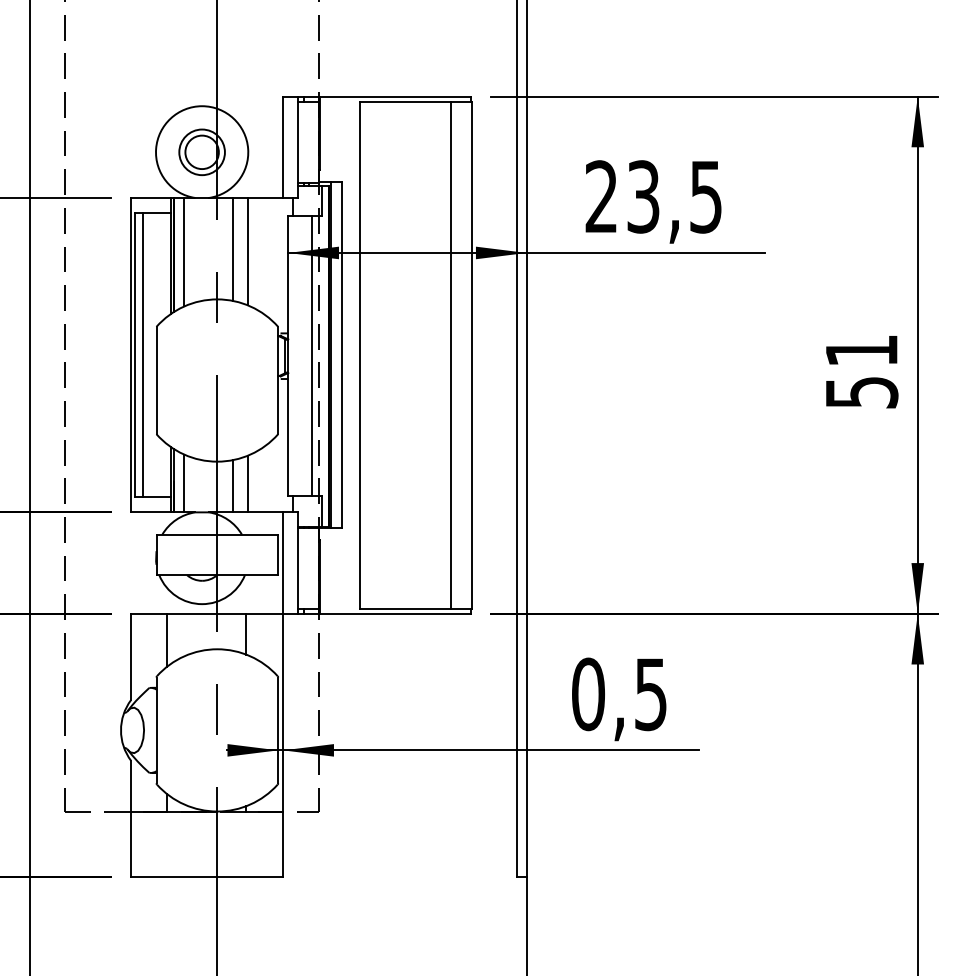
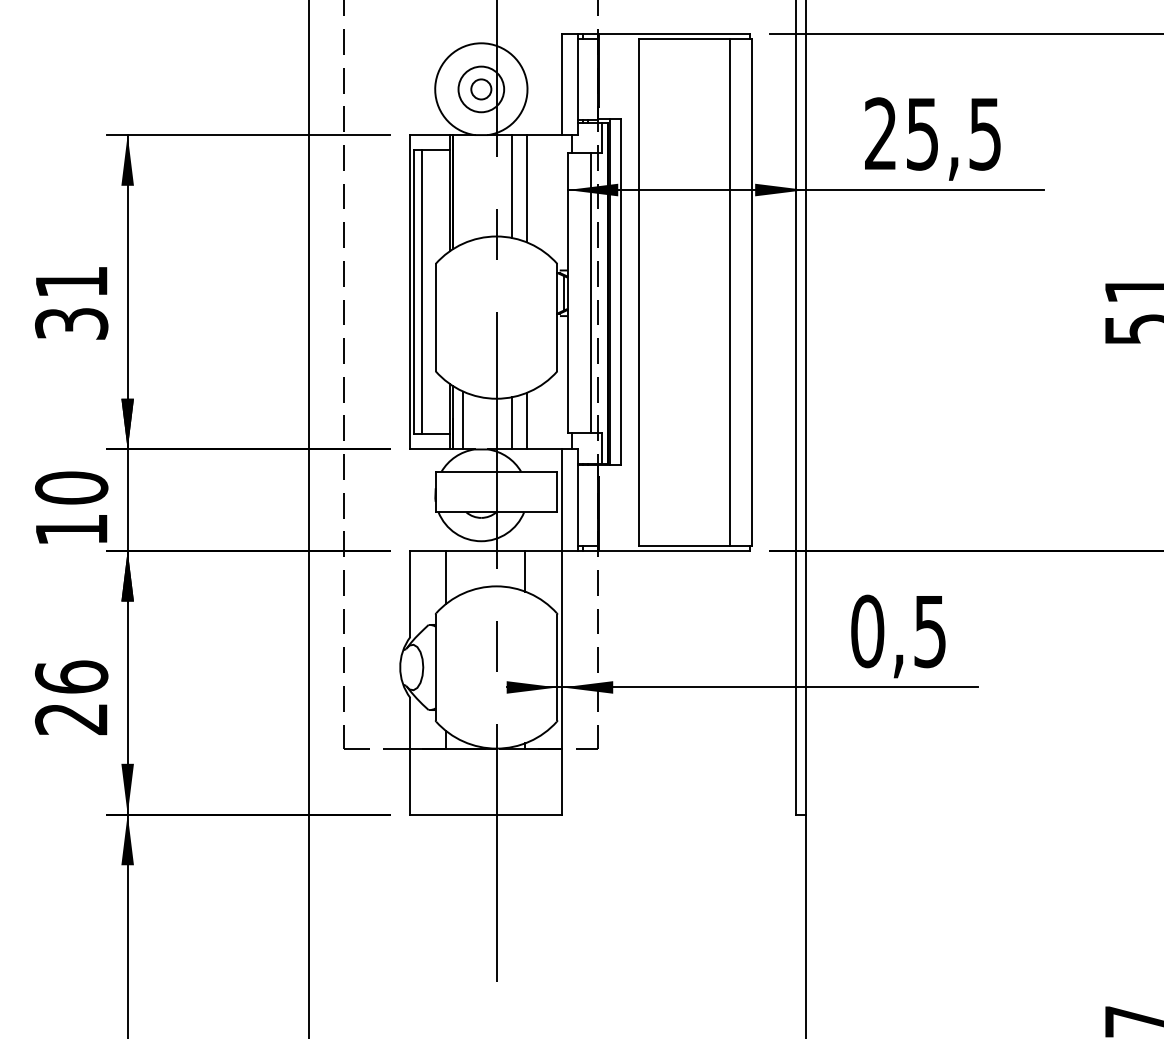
circle: (202, 152) -> (481, 89), size x0.6
text: (643, 196) -> (922, 133), 23,5 -> 25,5
line: (184, 252) -> (463, 189), removed

